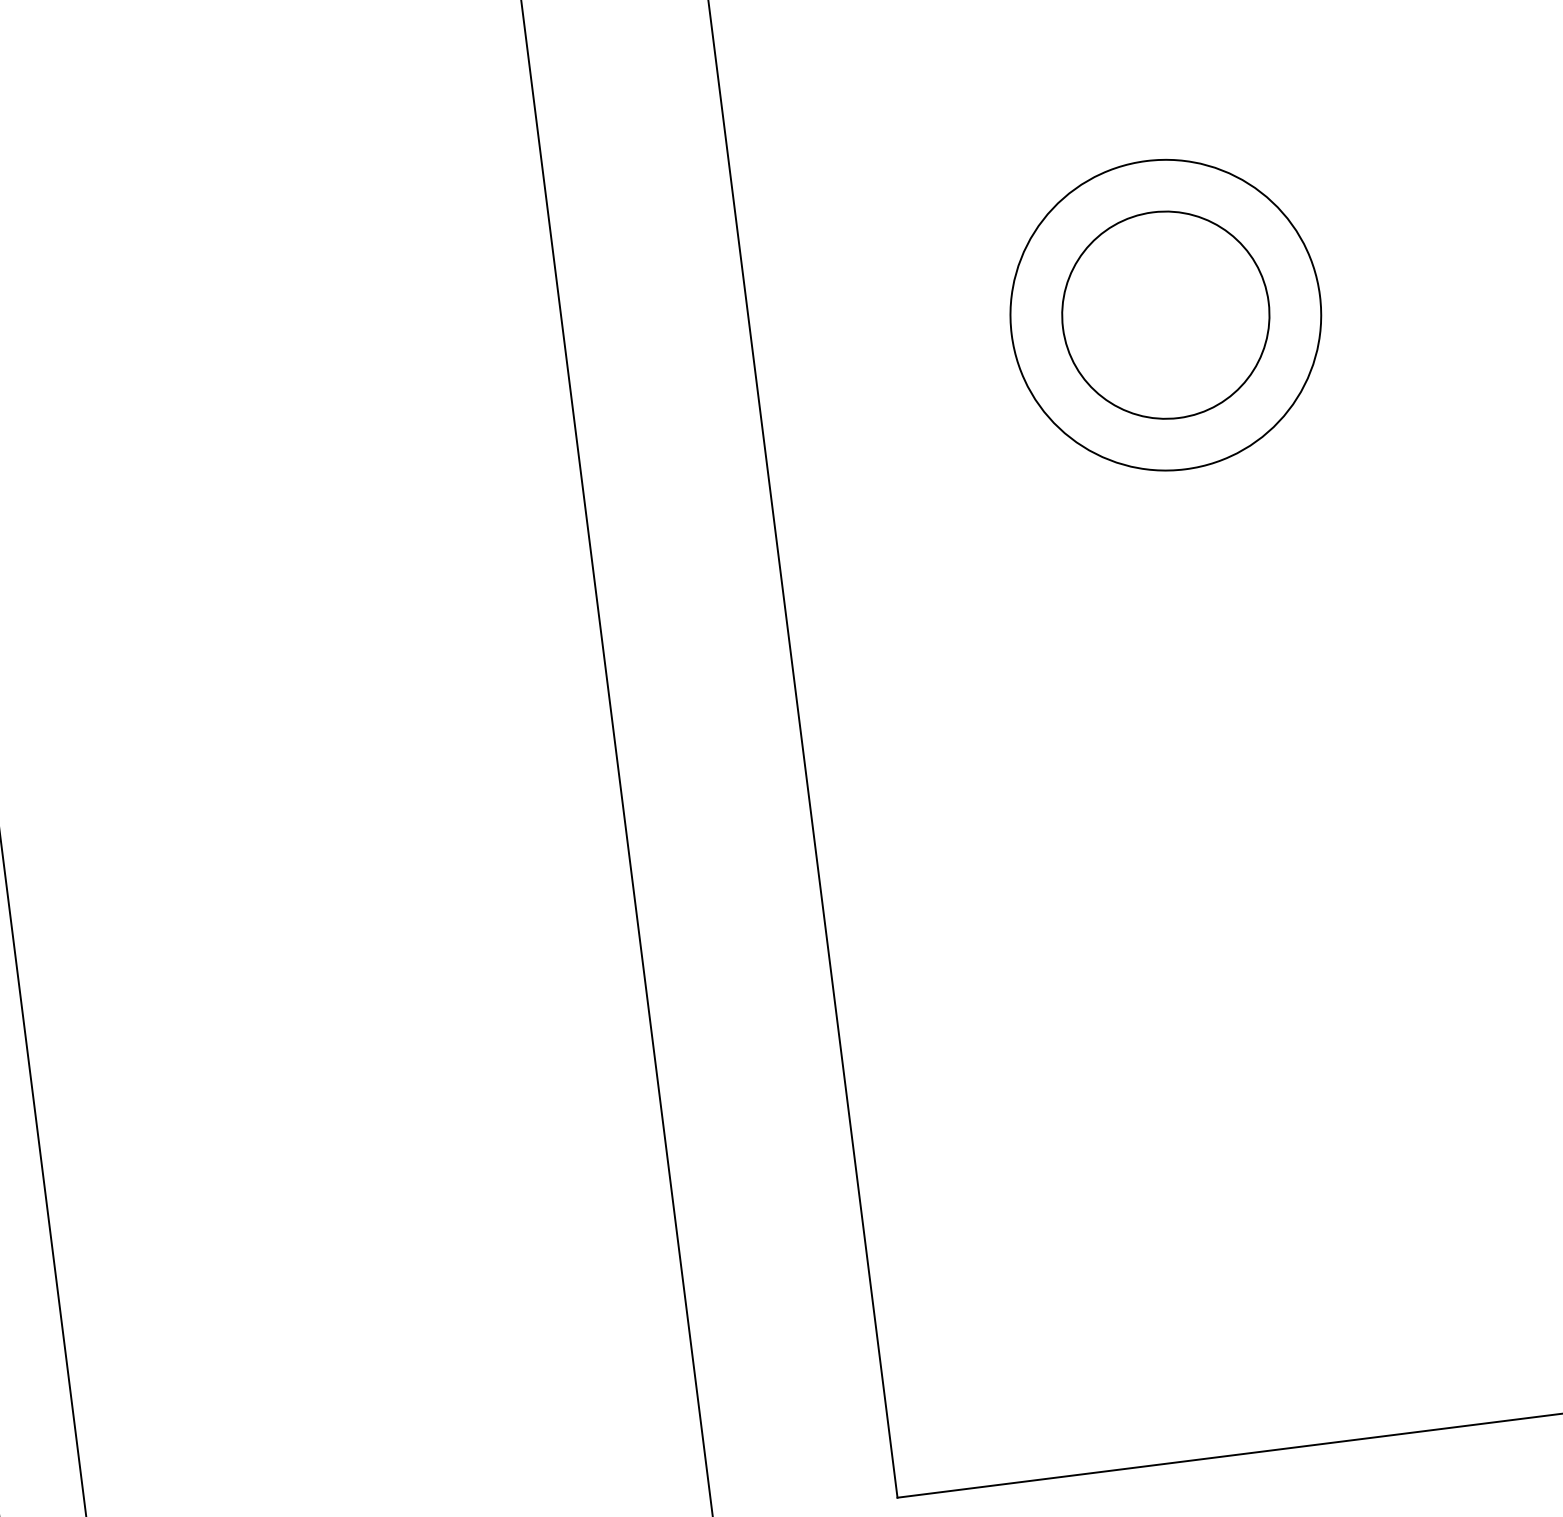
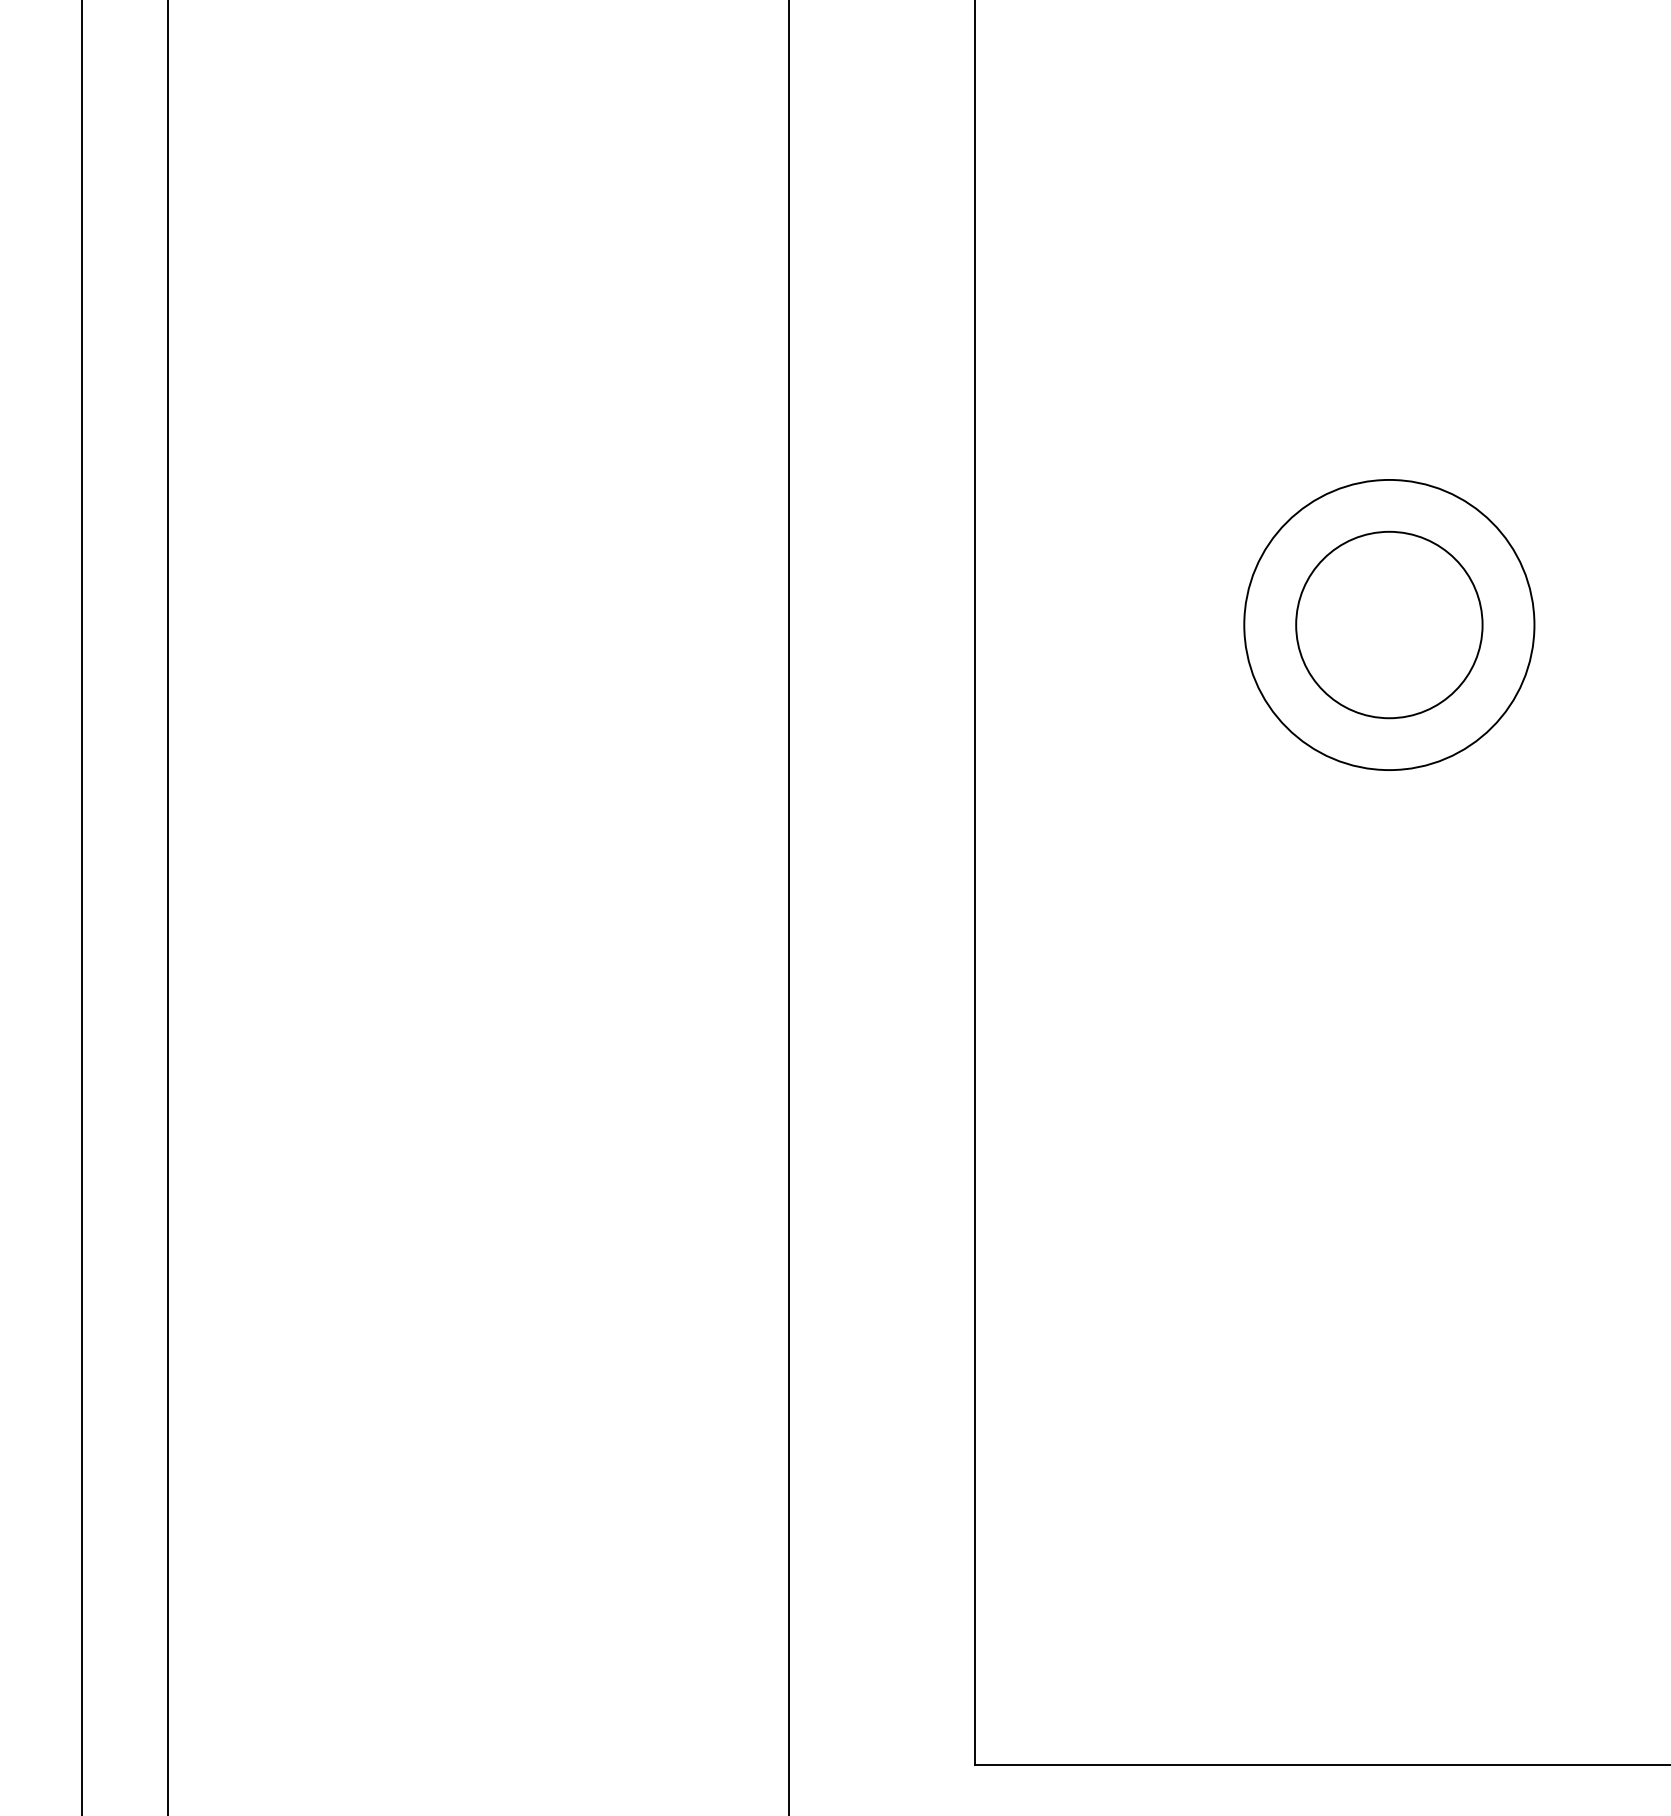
circle: (1165, 314) -> (1389, 624), size x0.6
circle: (1165, 314) -> (1389, 624), size x1.4

